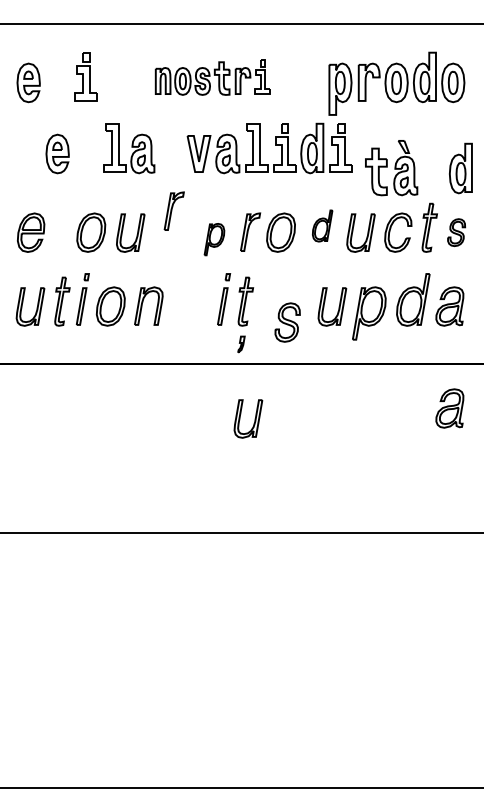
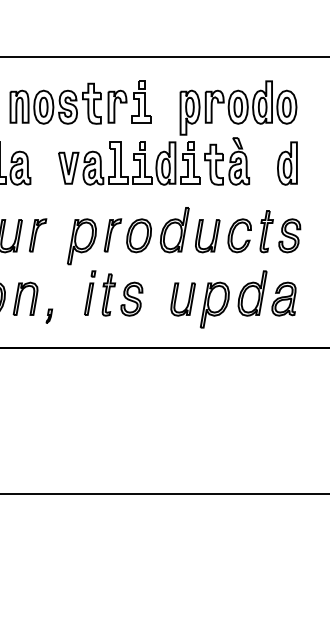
part: (212, 77) -> (80, 102), size x1.43
part: (391, 168) -> (227, 161), moved
part: (460, 168) -> (287, 163), moved
part: (173, 210) -> (37, 234), moved
part: (322, 225) -> (174, 229), size x1.67
part: (456, 232) -> (289, 235), size x1.43
part: (214, 239) -> (81, 241), size x1.67
part: (287, 322) -> (131, 299), moved
part: (241, 344) -> (49, 316), moved
part: (449, 408) -> (283, 386), removed
part: (248, 418) -> (111, 395), removed

